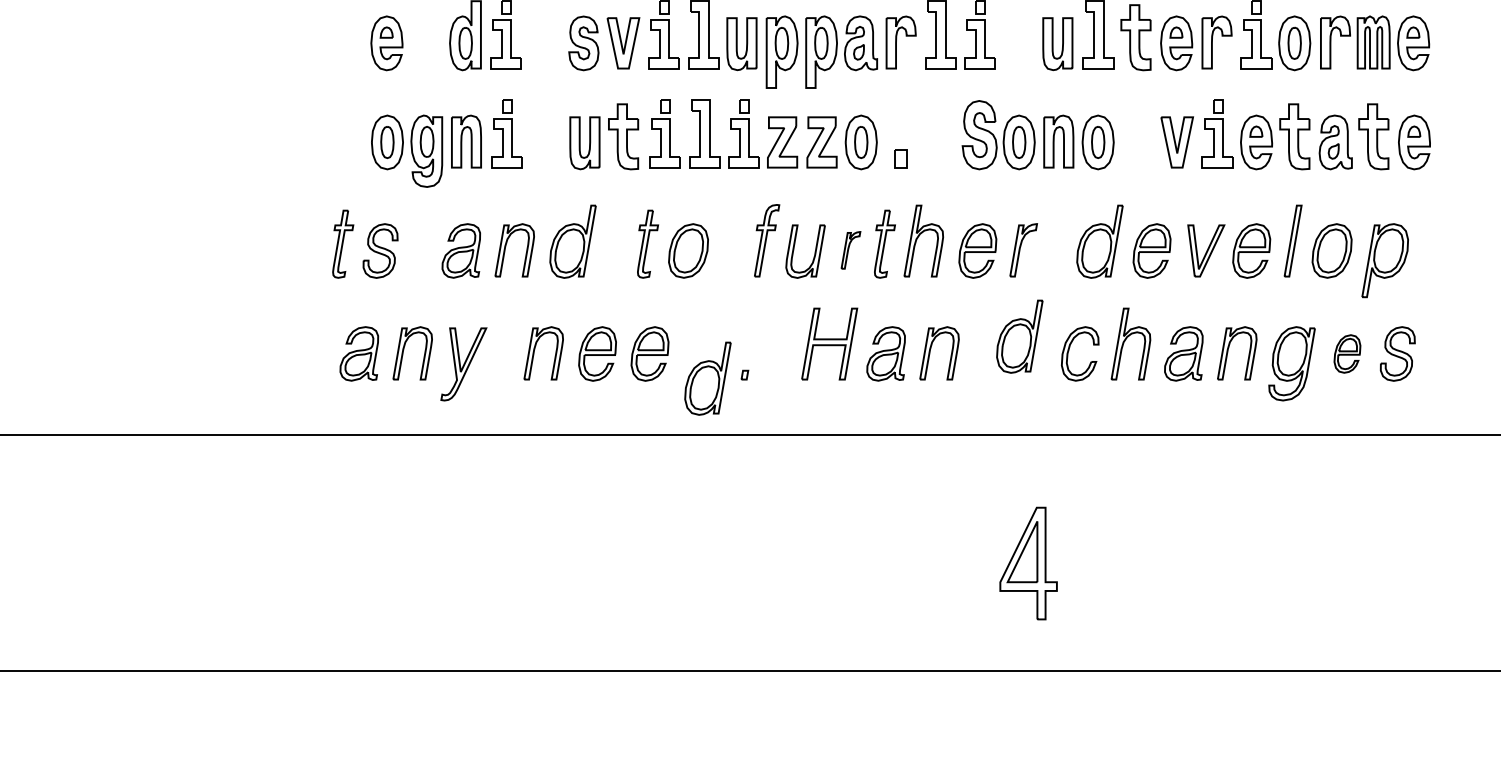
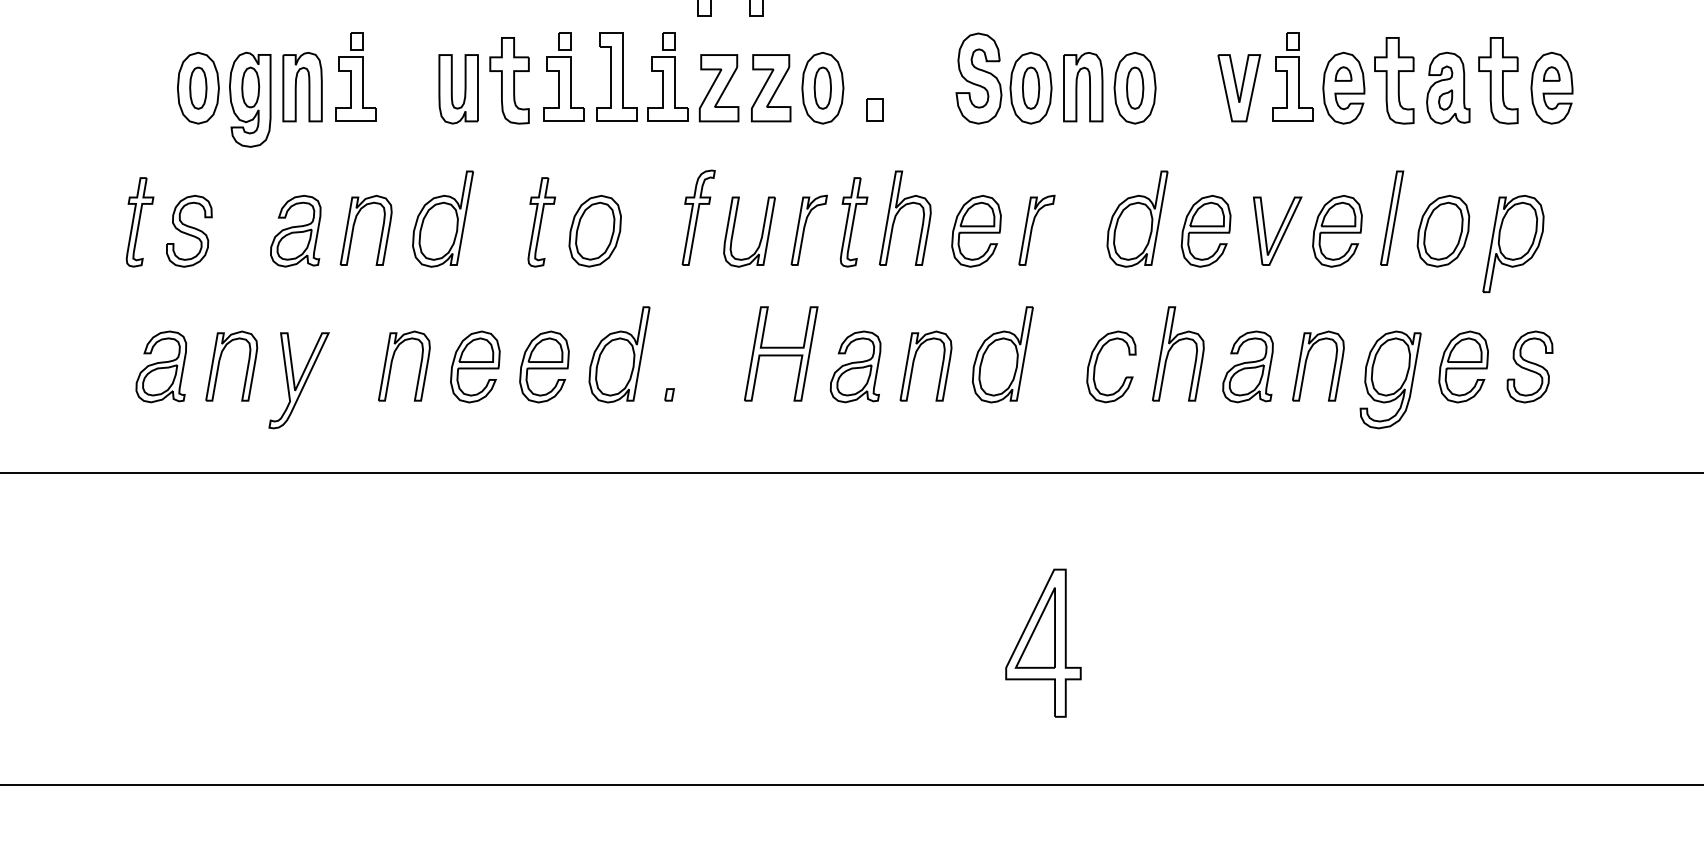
part: (850, 250) -> (808, 230), size x1.43
part: (1019, 336) -> (1002, 354), moved
part: (1347, 353) -> (1463, 366), size x1.43
part: (707, 378) -> (618, 354), moved

